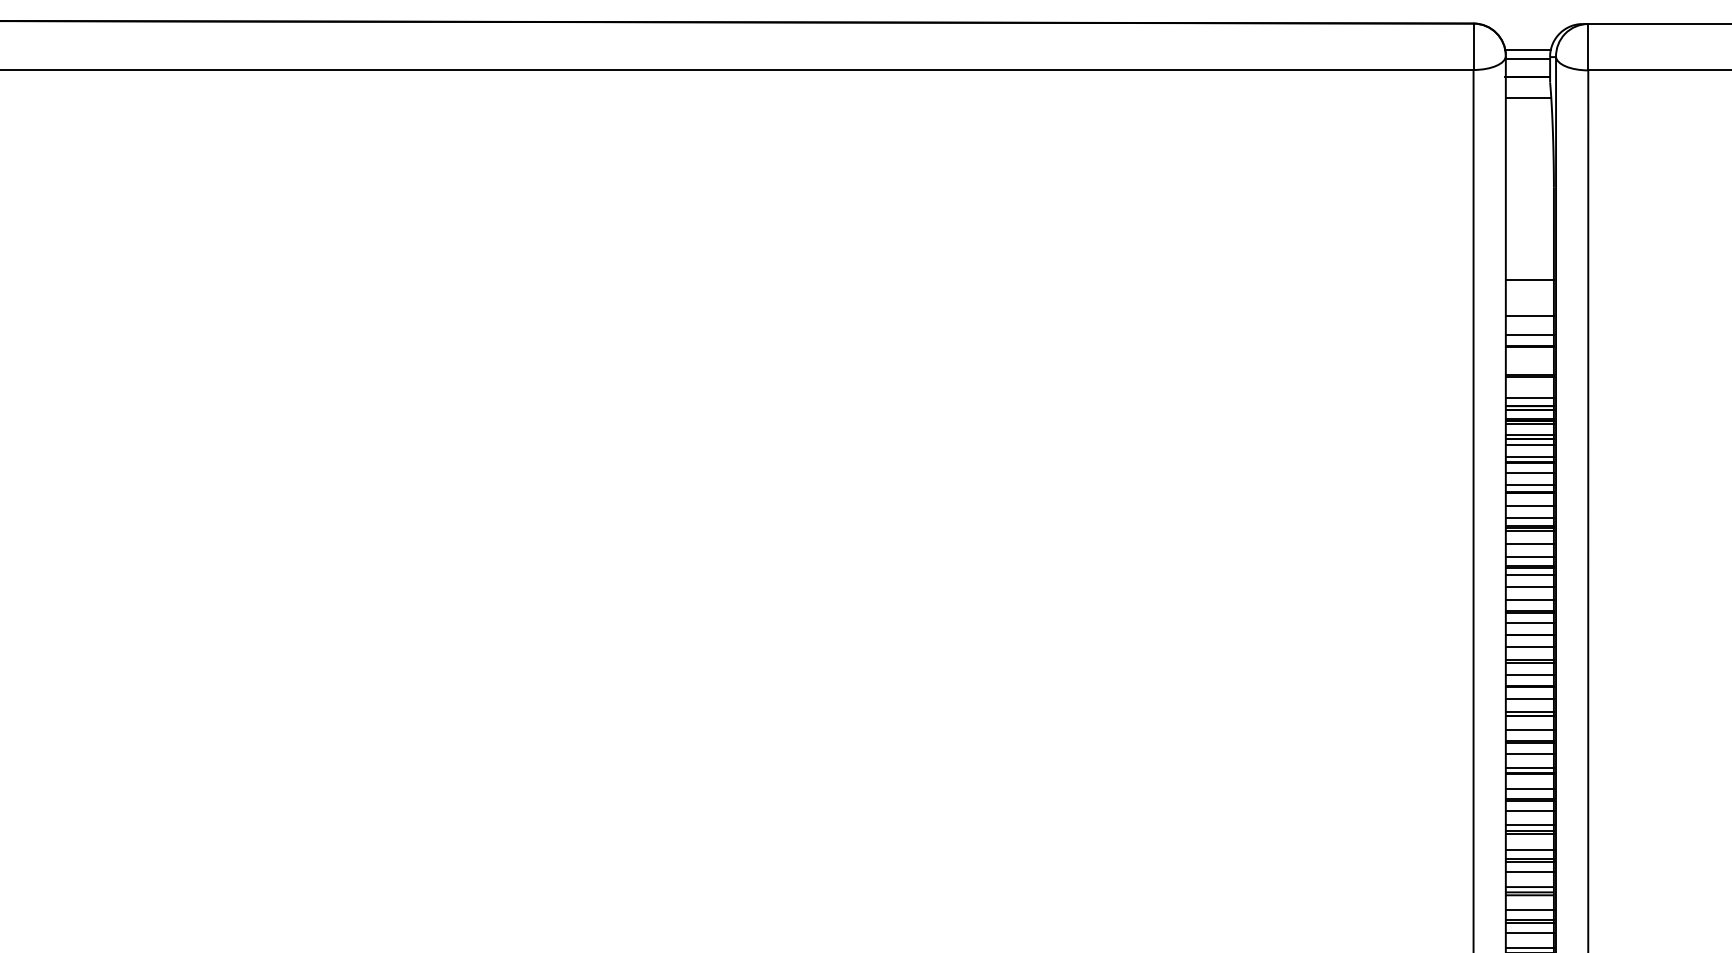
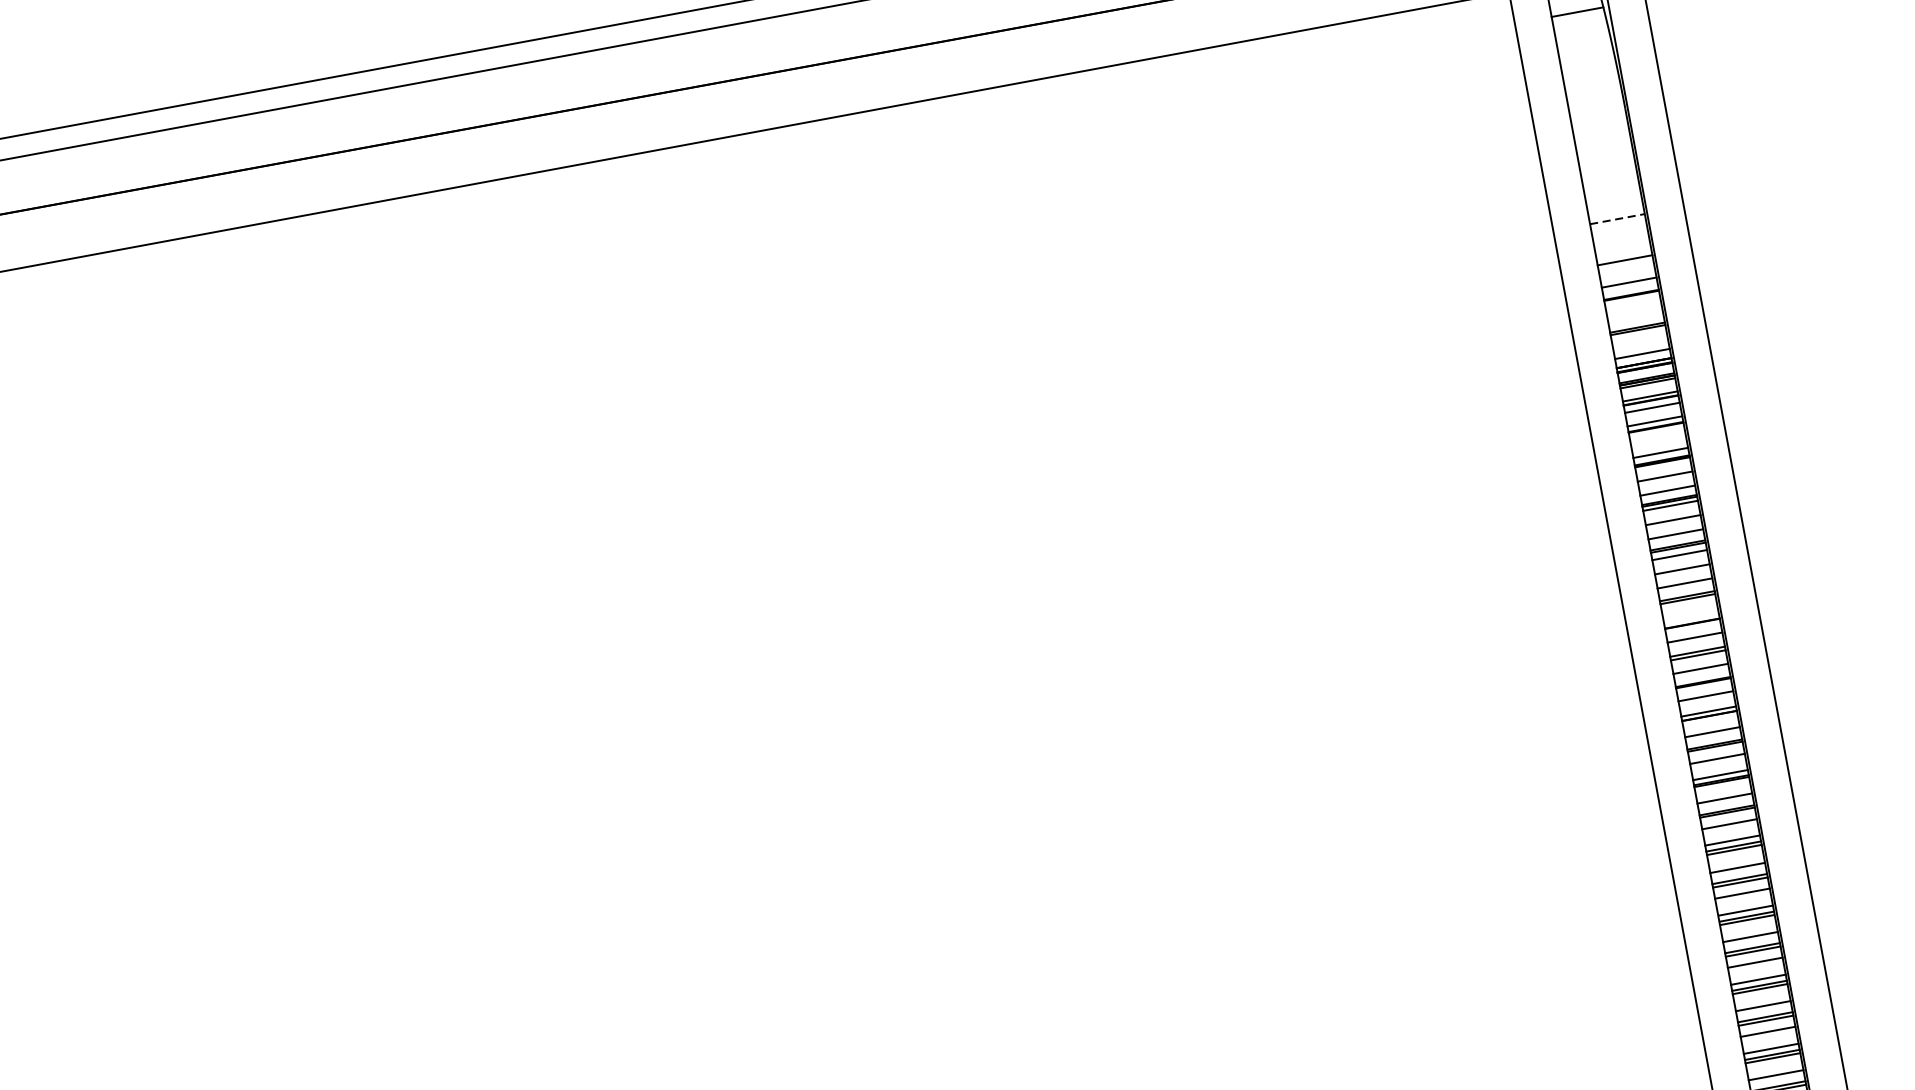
line: (1530, 279) -> (1618, 218), solid -> dashed
line: (1529, 472) -> (1657, 438), removed
line: (1529, 622) -> (1689, 609), removed

